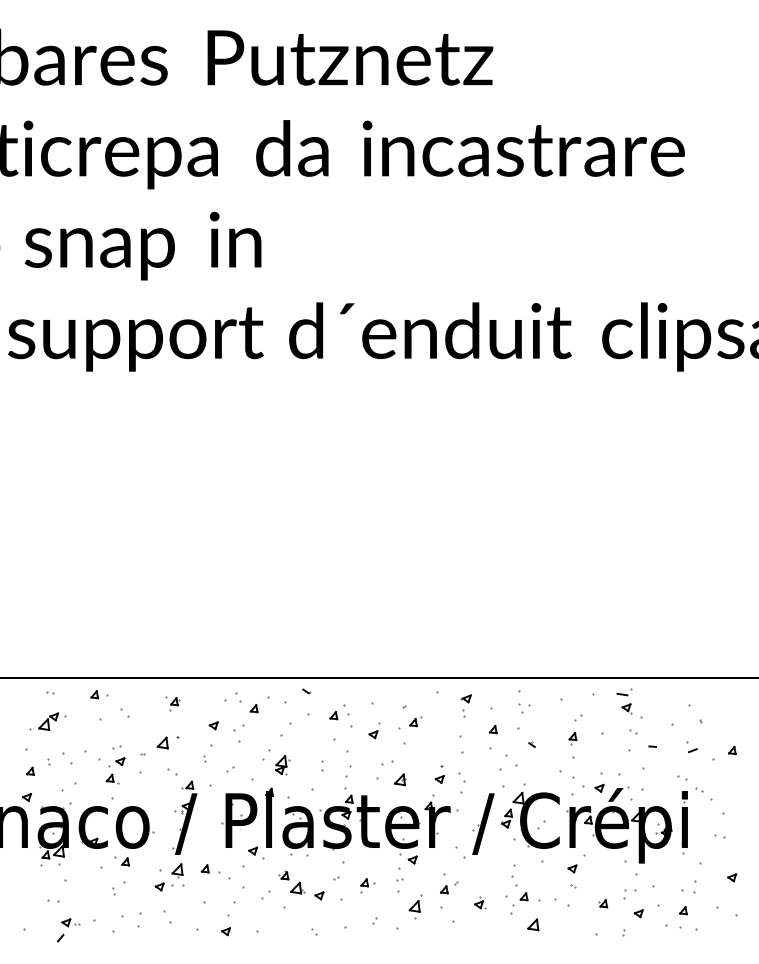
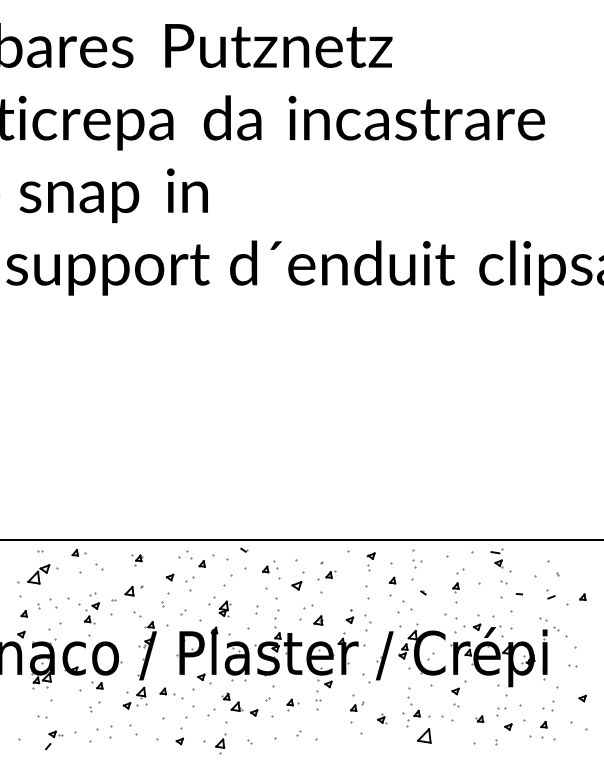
part: (47, 721) -> (37, 574), size x1.4
part: (374, 730) -> (298, 581), size x1.4
part: (415, 906) -> (220, 743), moved
part: (533, 924) -> (424, 735), size x1.6

